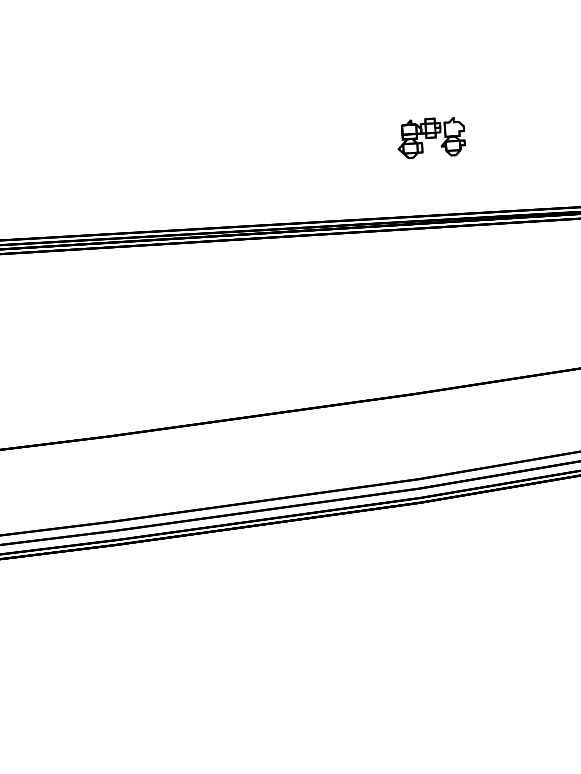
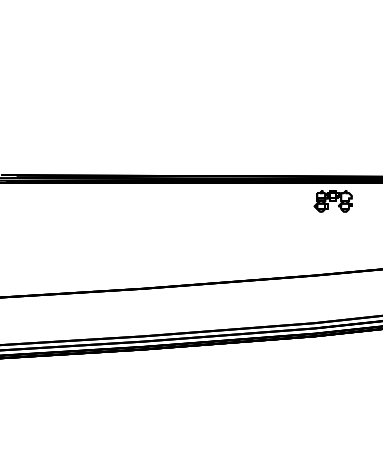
part: (430, 138) -> (332, 201), moved

